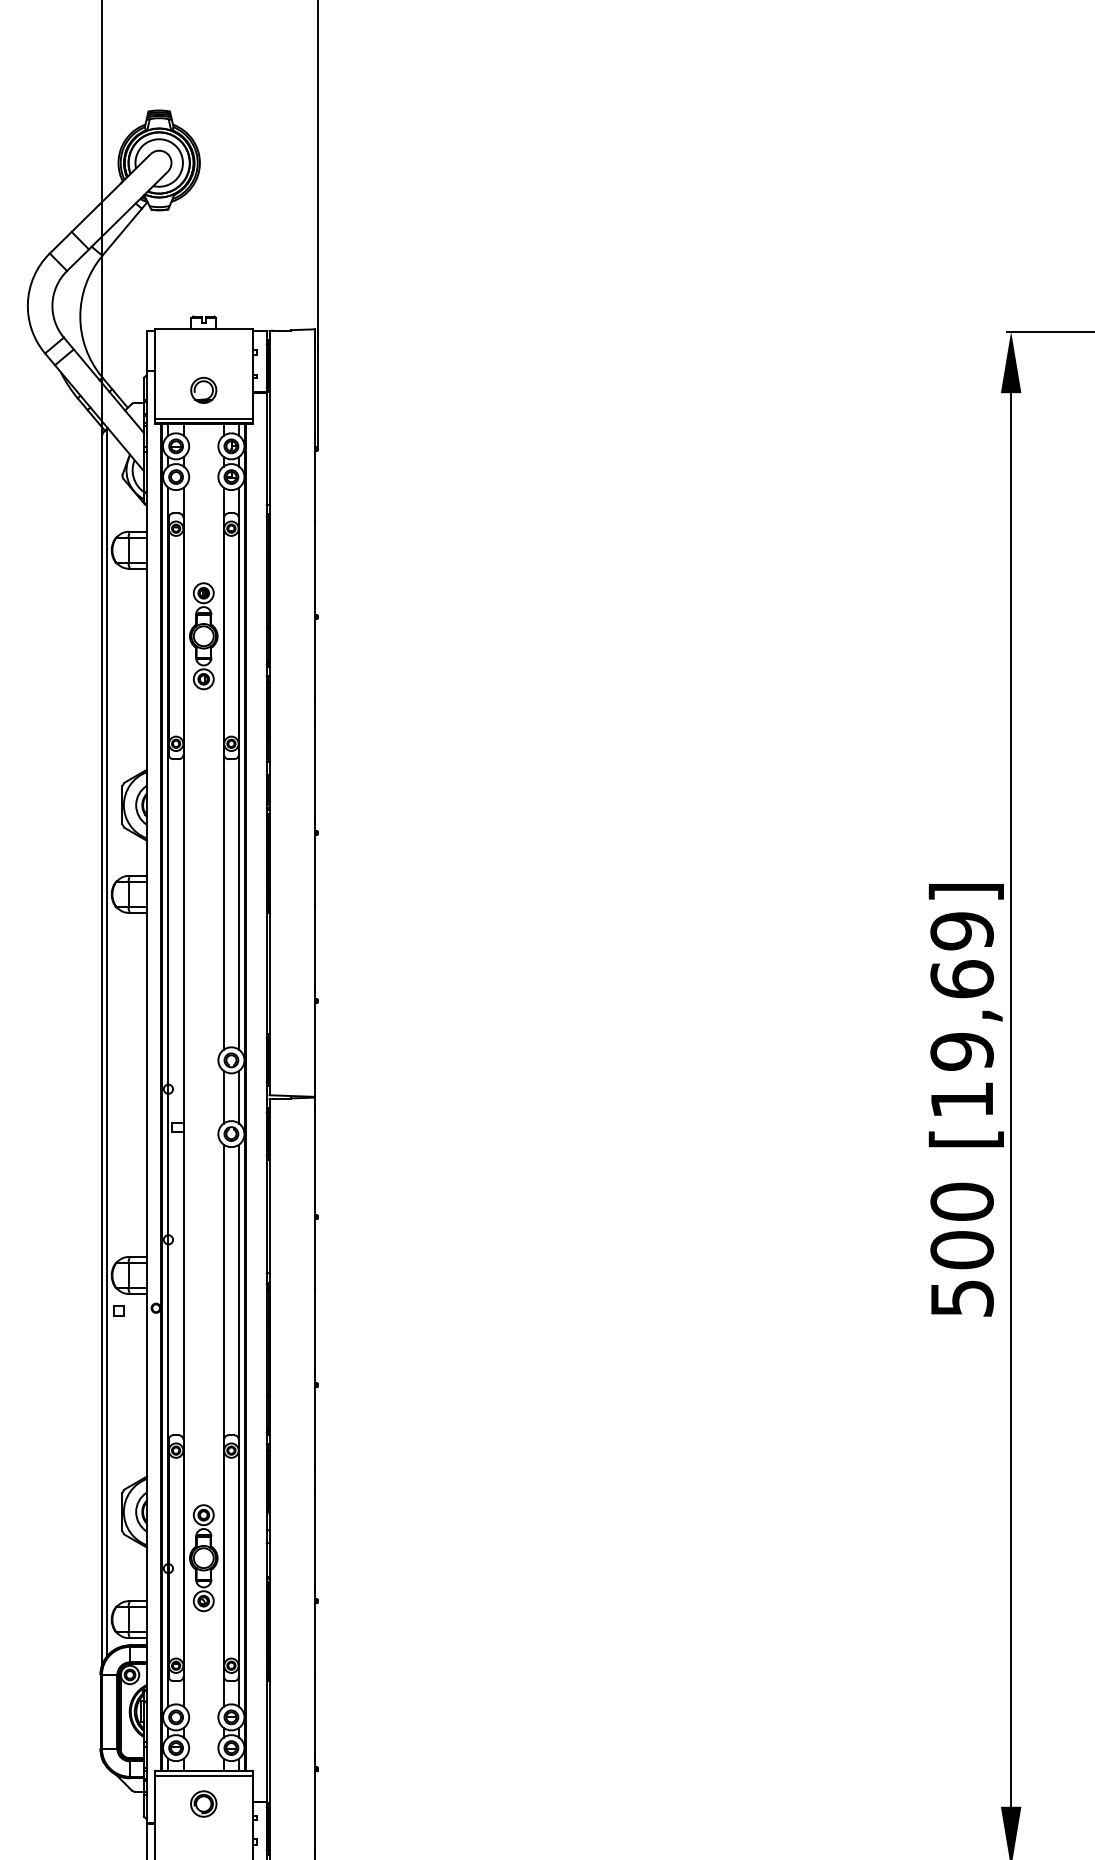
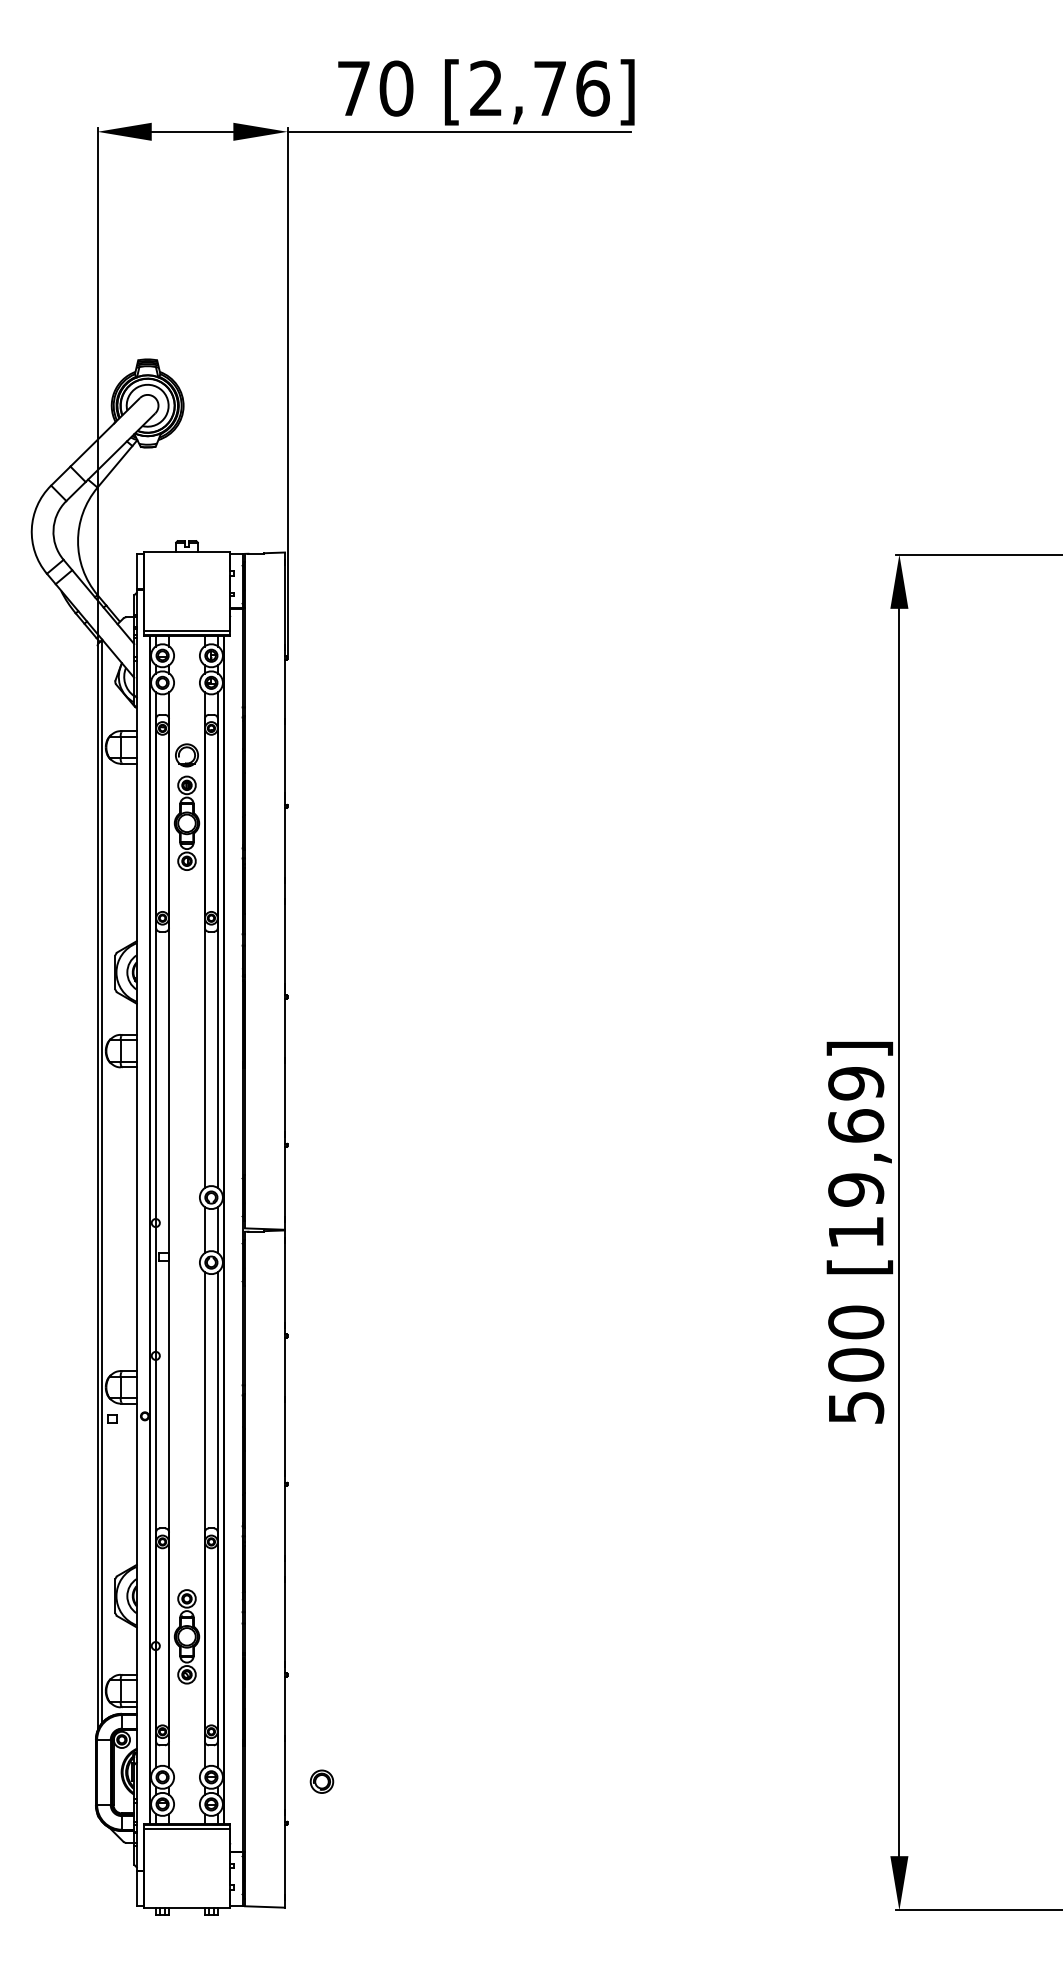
part: (203, 390) -> (186, 755), moved
part: (203, 1803) -> (321, 1781), moved

